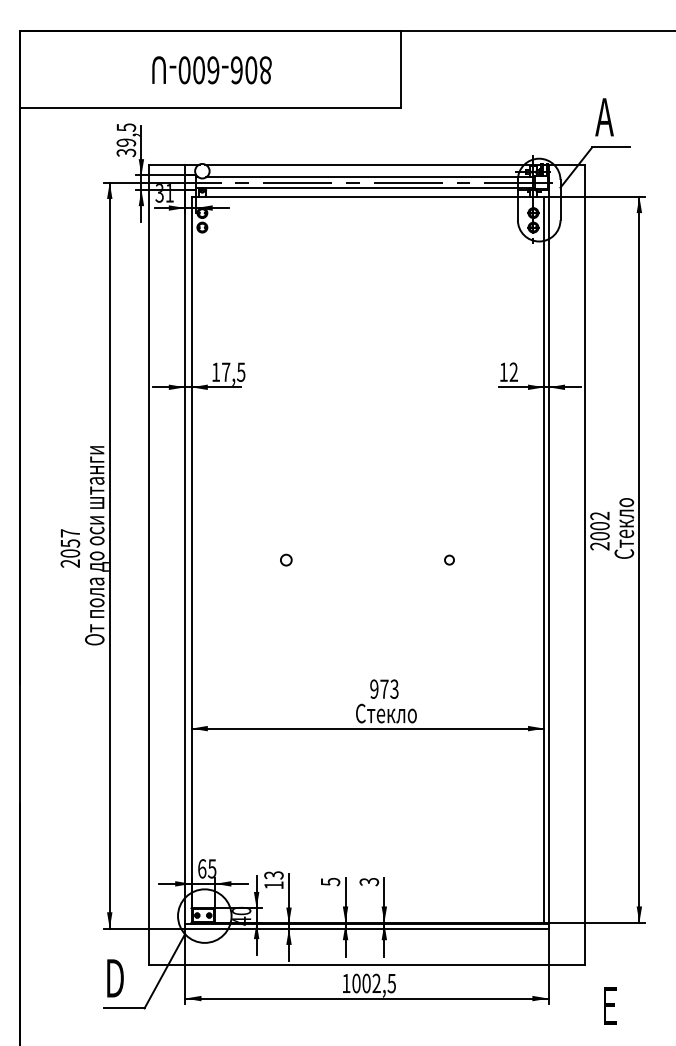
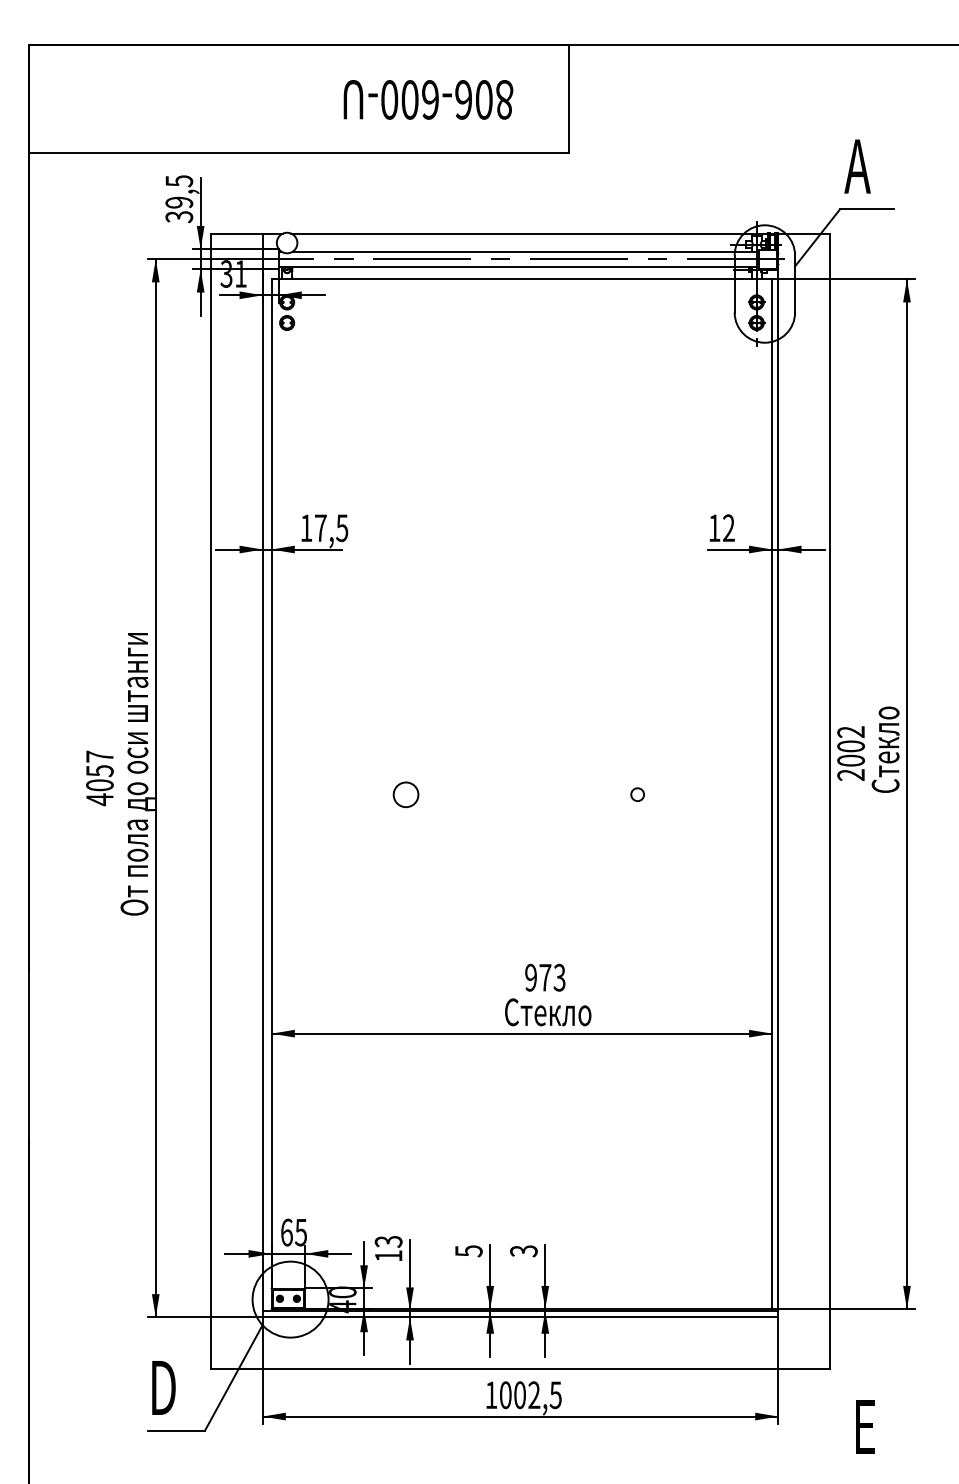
text: (211, 70) -> (427, 100), moved
circle: (286, 559) -> (406, 793), size x1.6
text: (69, 563) -> (98, 799), 2057 -> 4057

